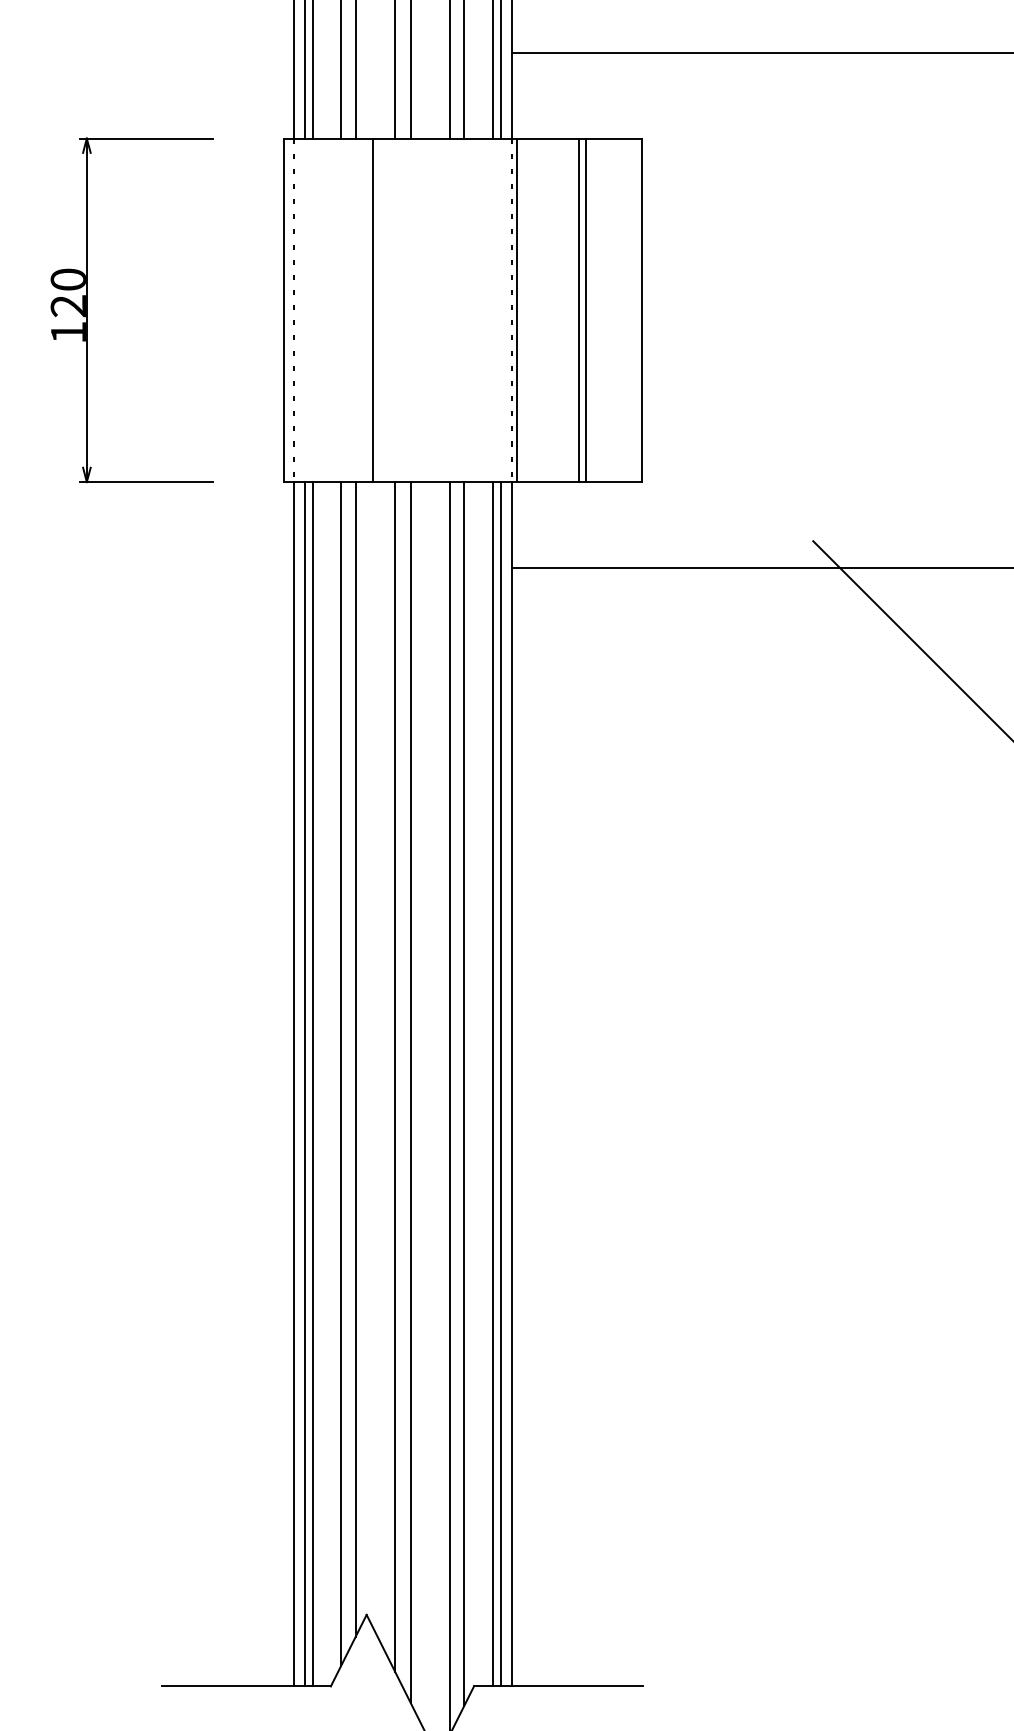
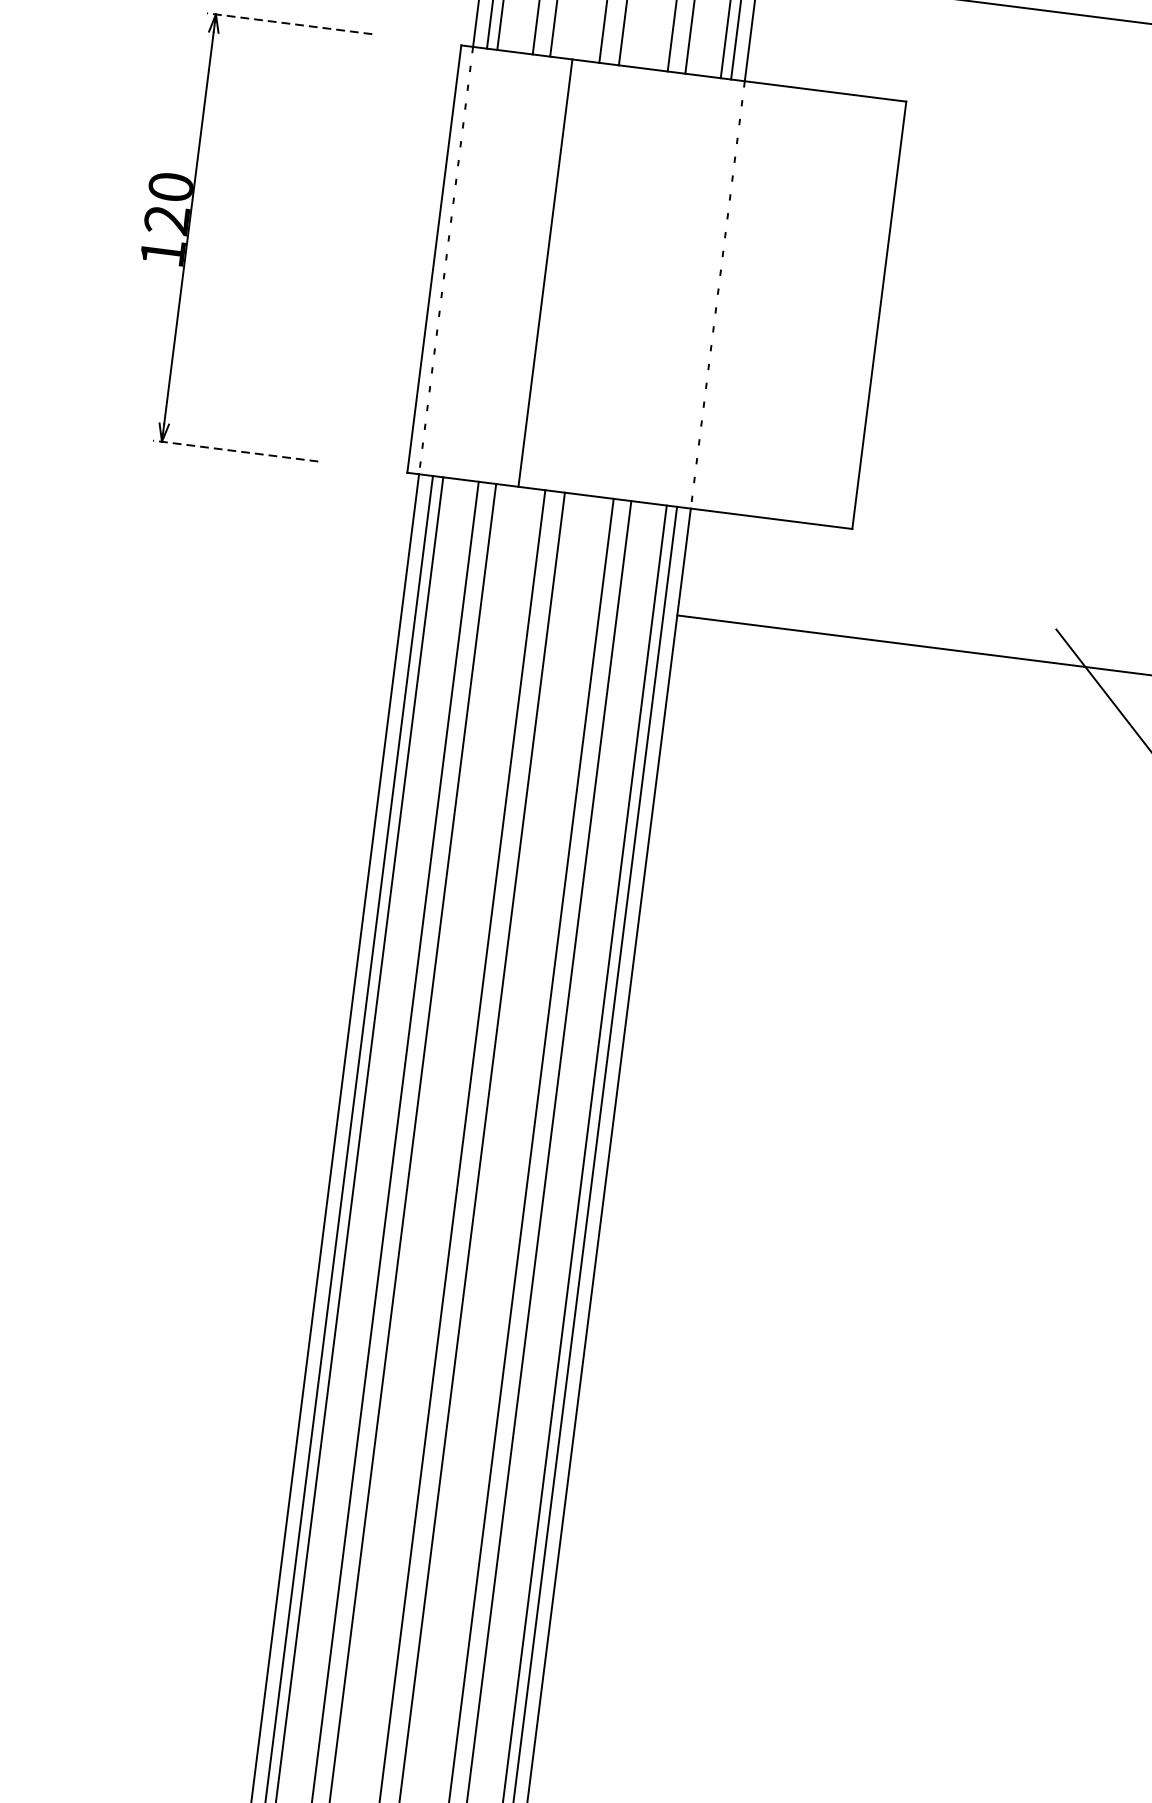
line: (145, 138) -> (288, 23), solid -> dashed
line: (516, 310) -> (723, 295), removed
line: (578, 310) -> (800, 305), removed
line: (586, 310) -> (810, 306), removed
line: (145, 482) -> (234, 451), solid -> dashed

